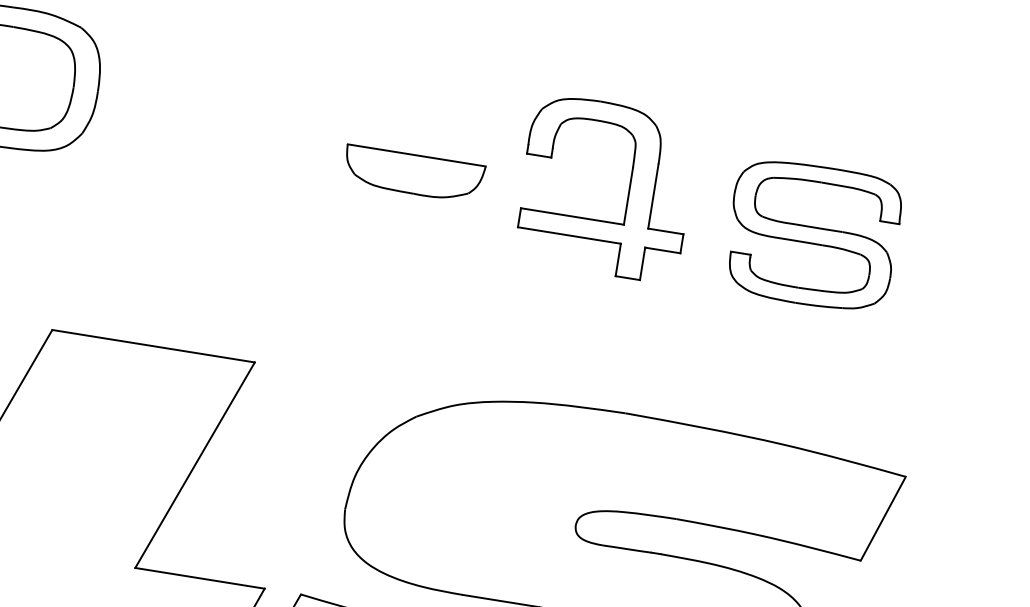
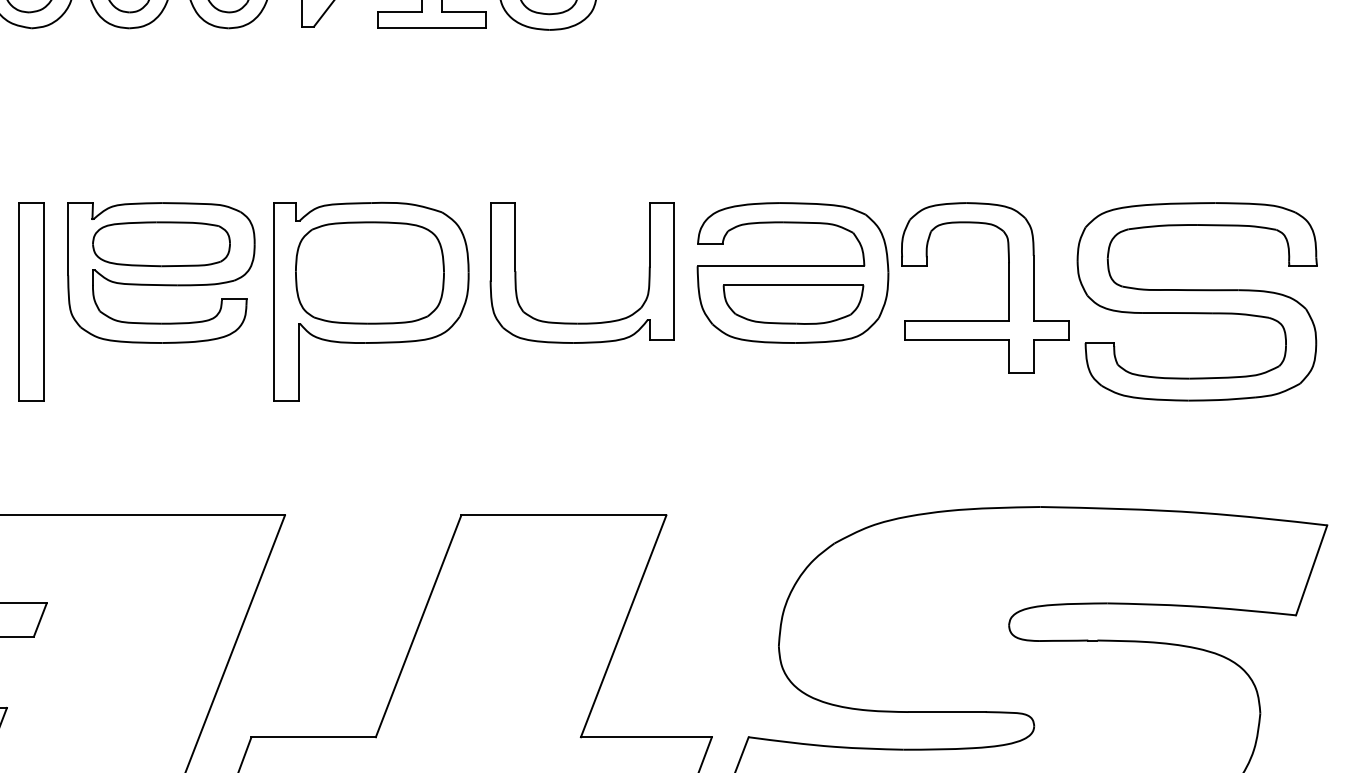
part: (417, 142) -> (792, 272), added
part: (201, 158) -> (581, 322), added
part: (812, 235) -> (1196, 301), size x1.43

